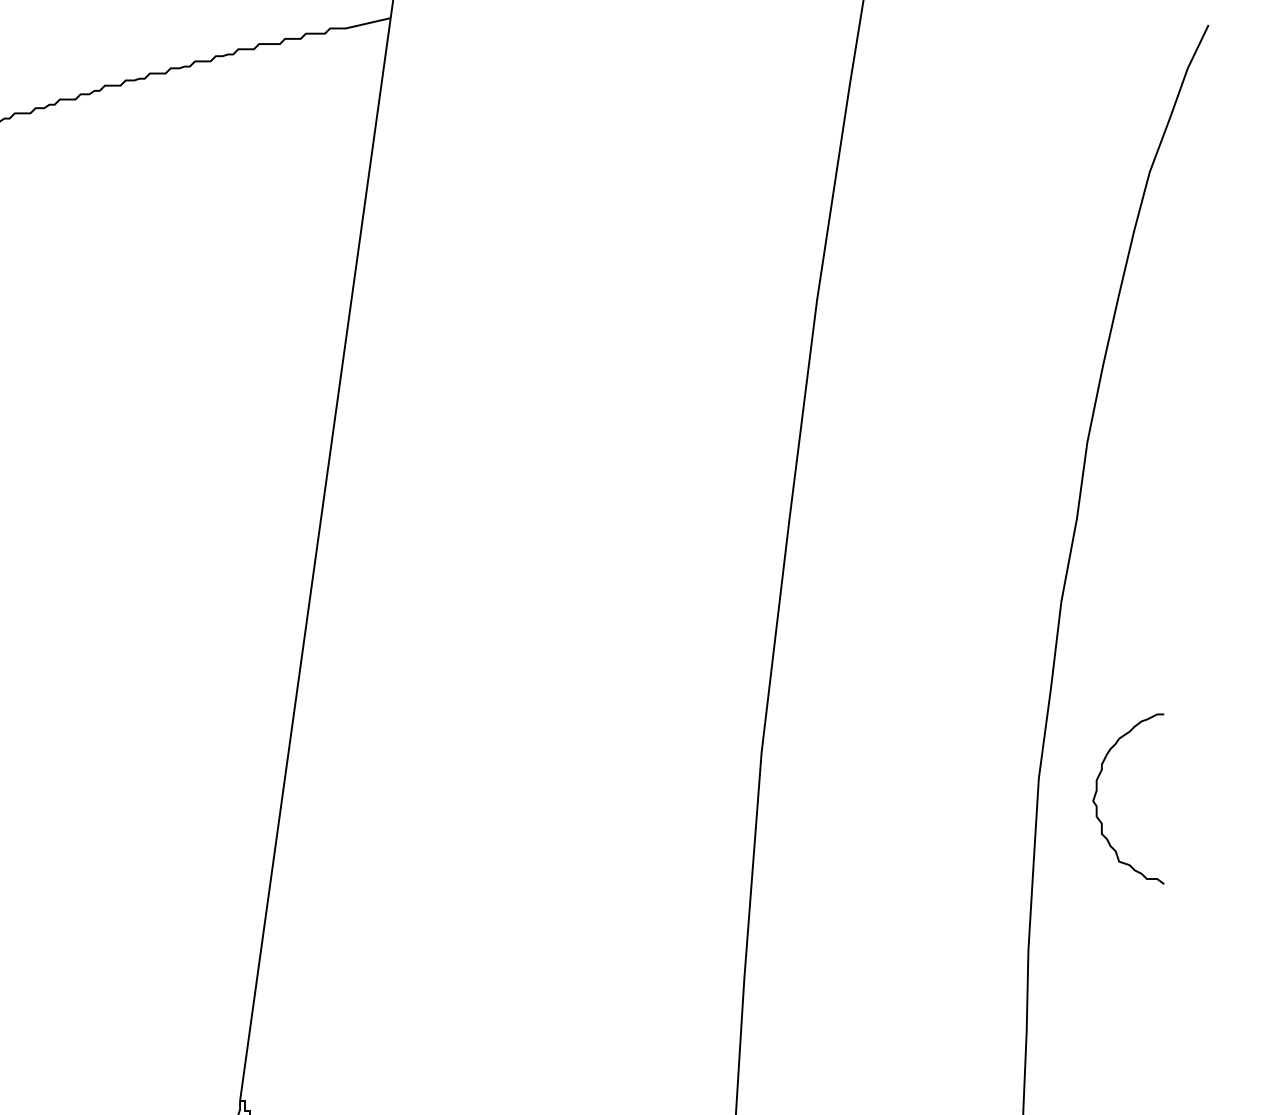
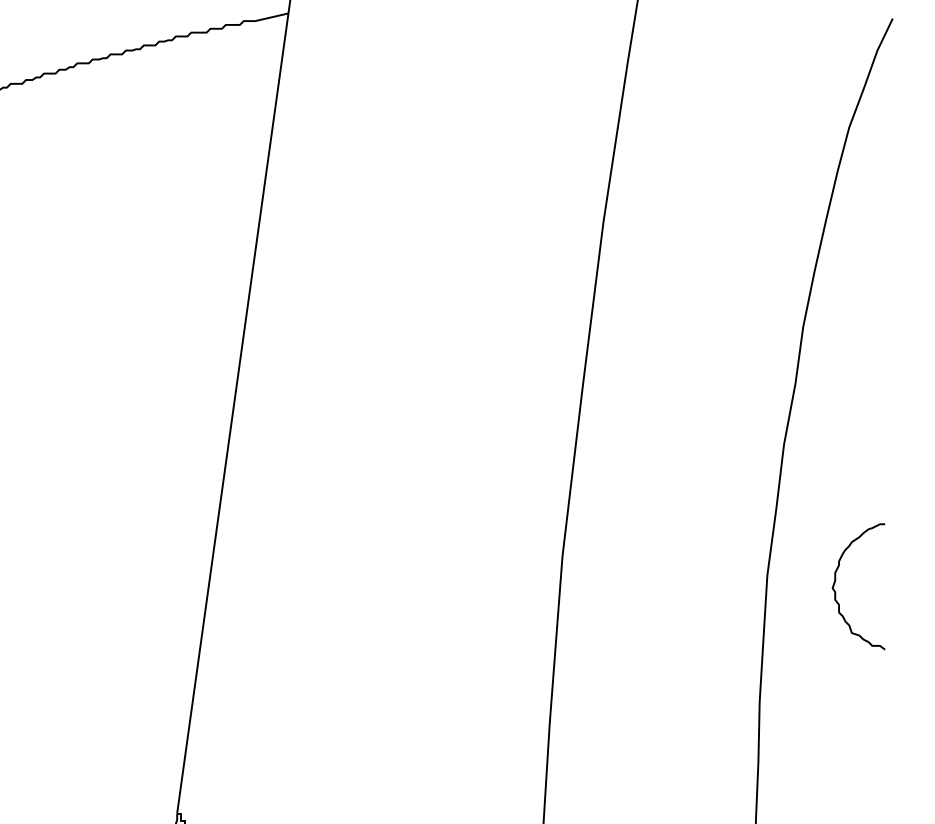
curve: (1097, 791) -> (835, 581), moved

